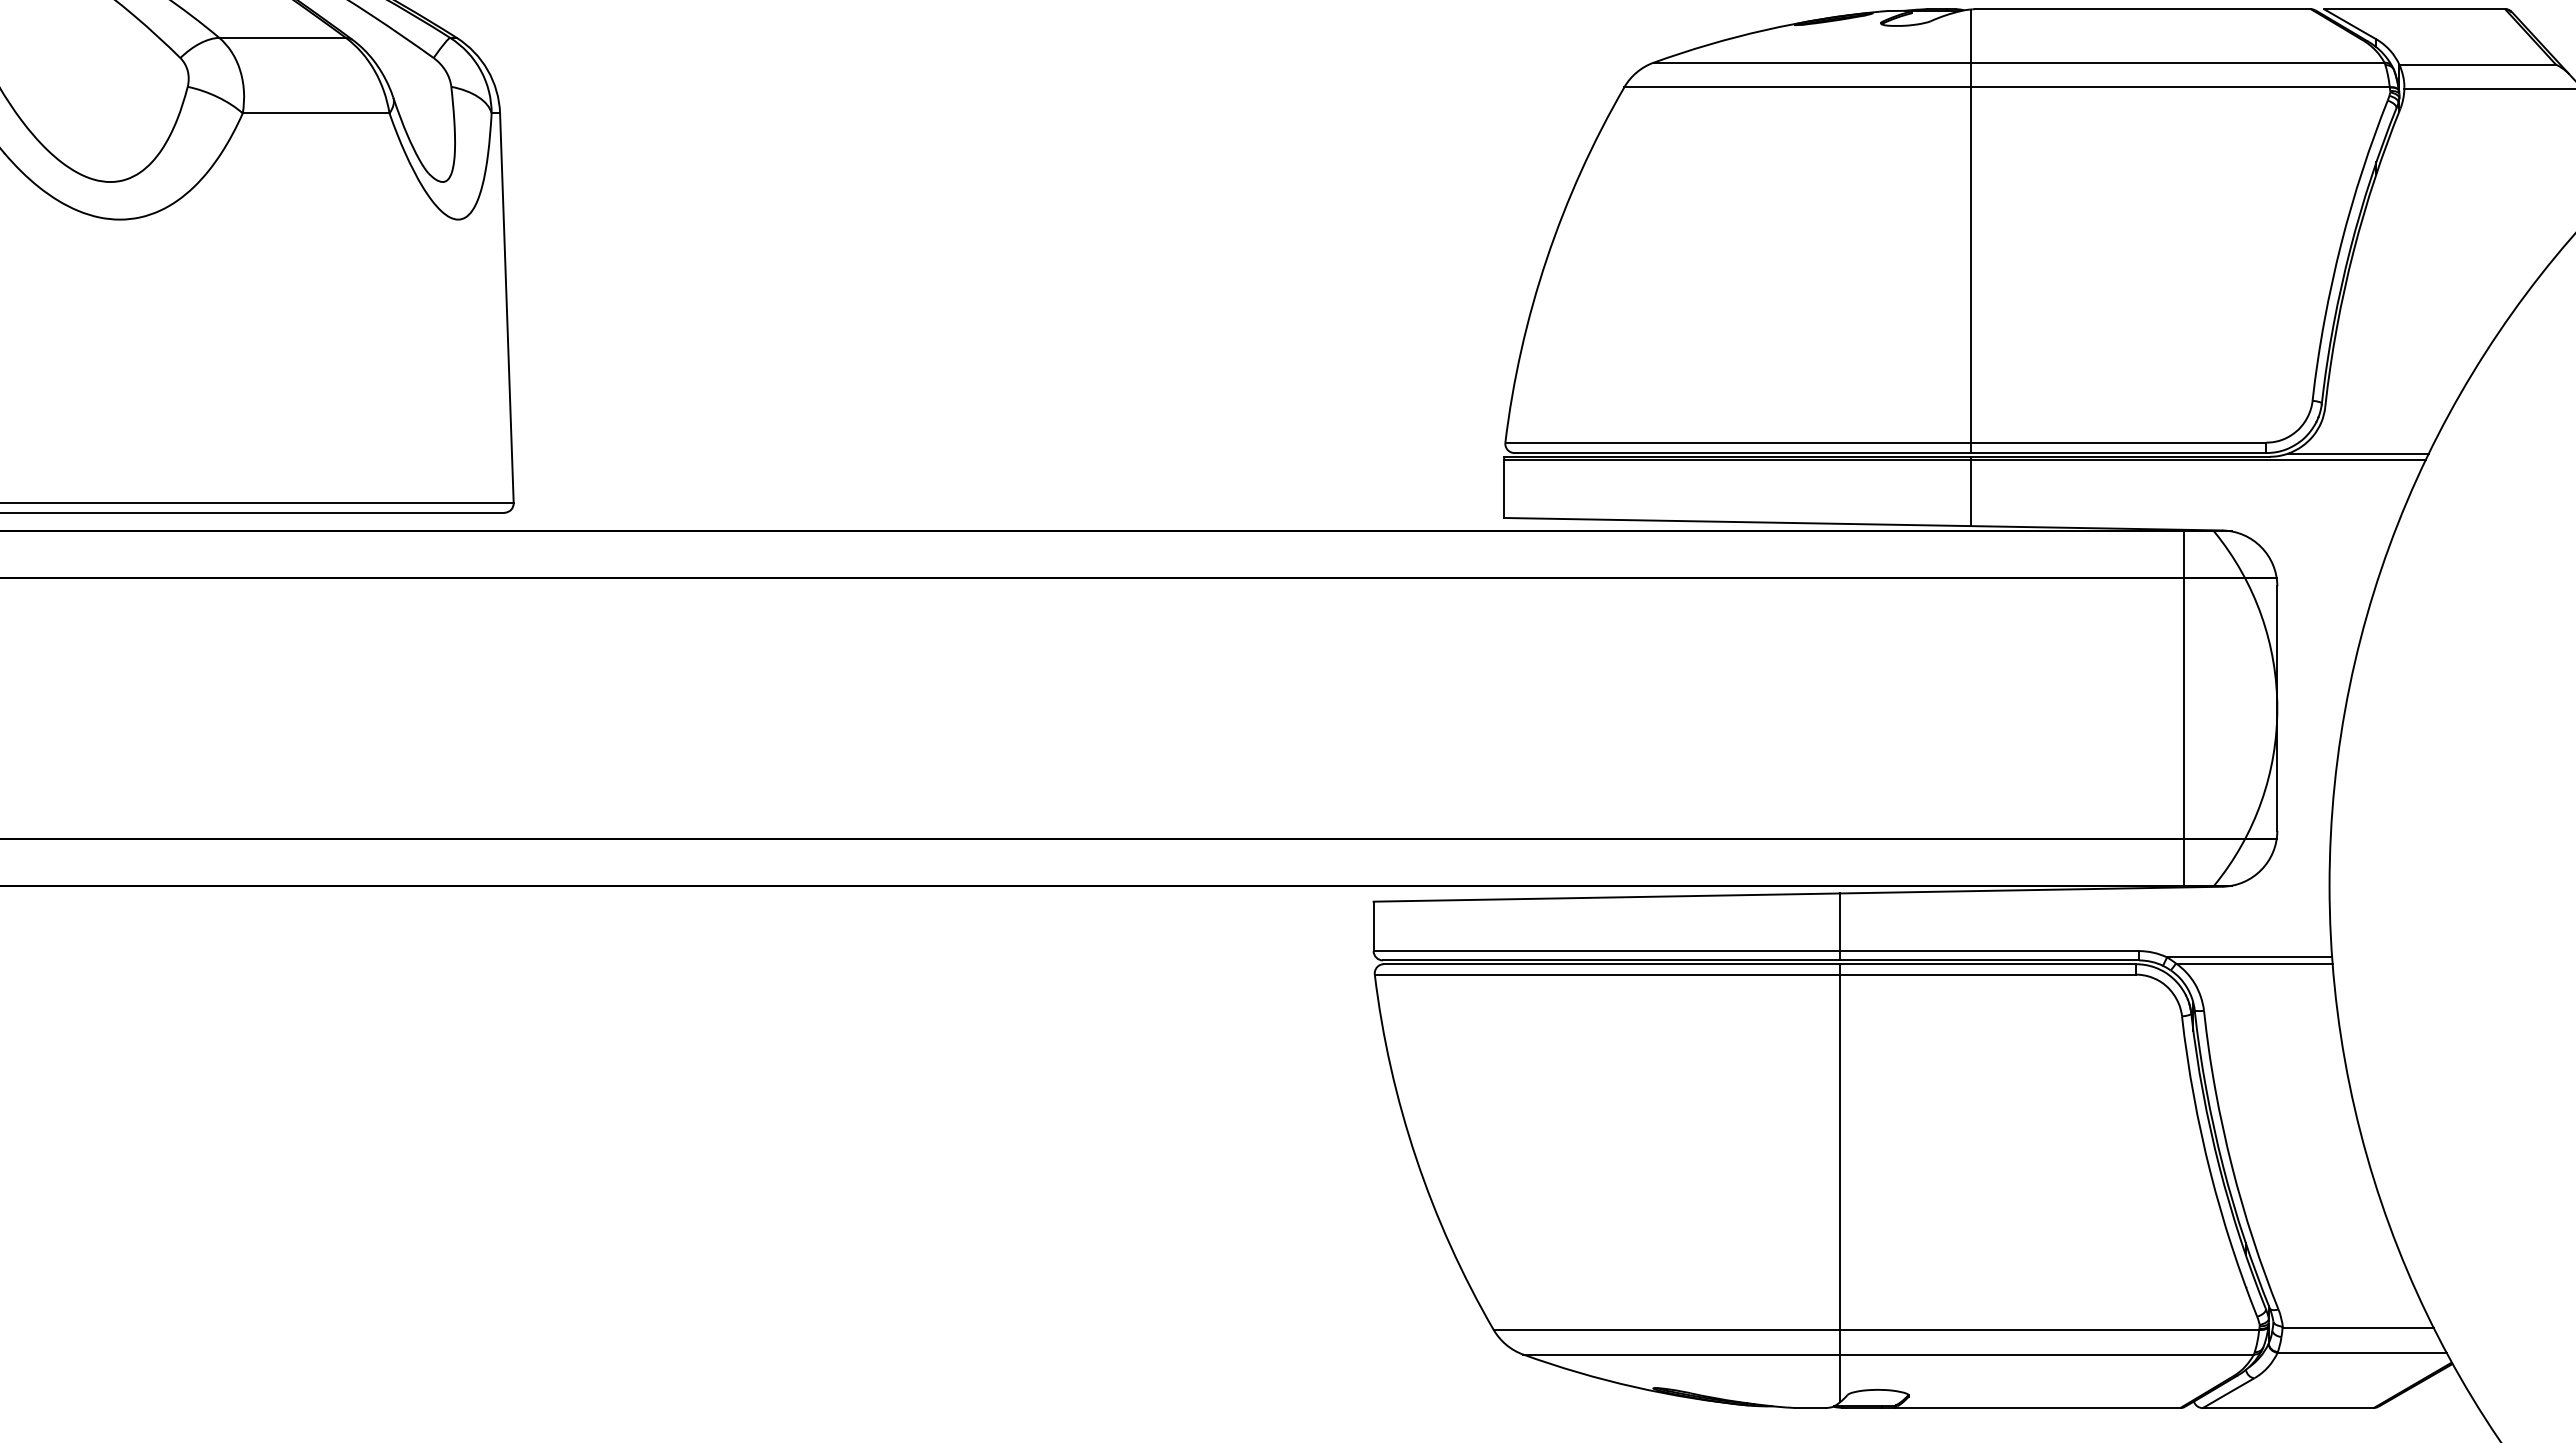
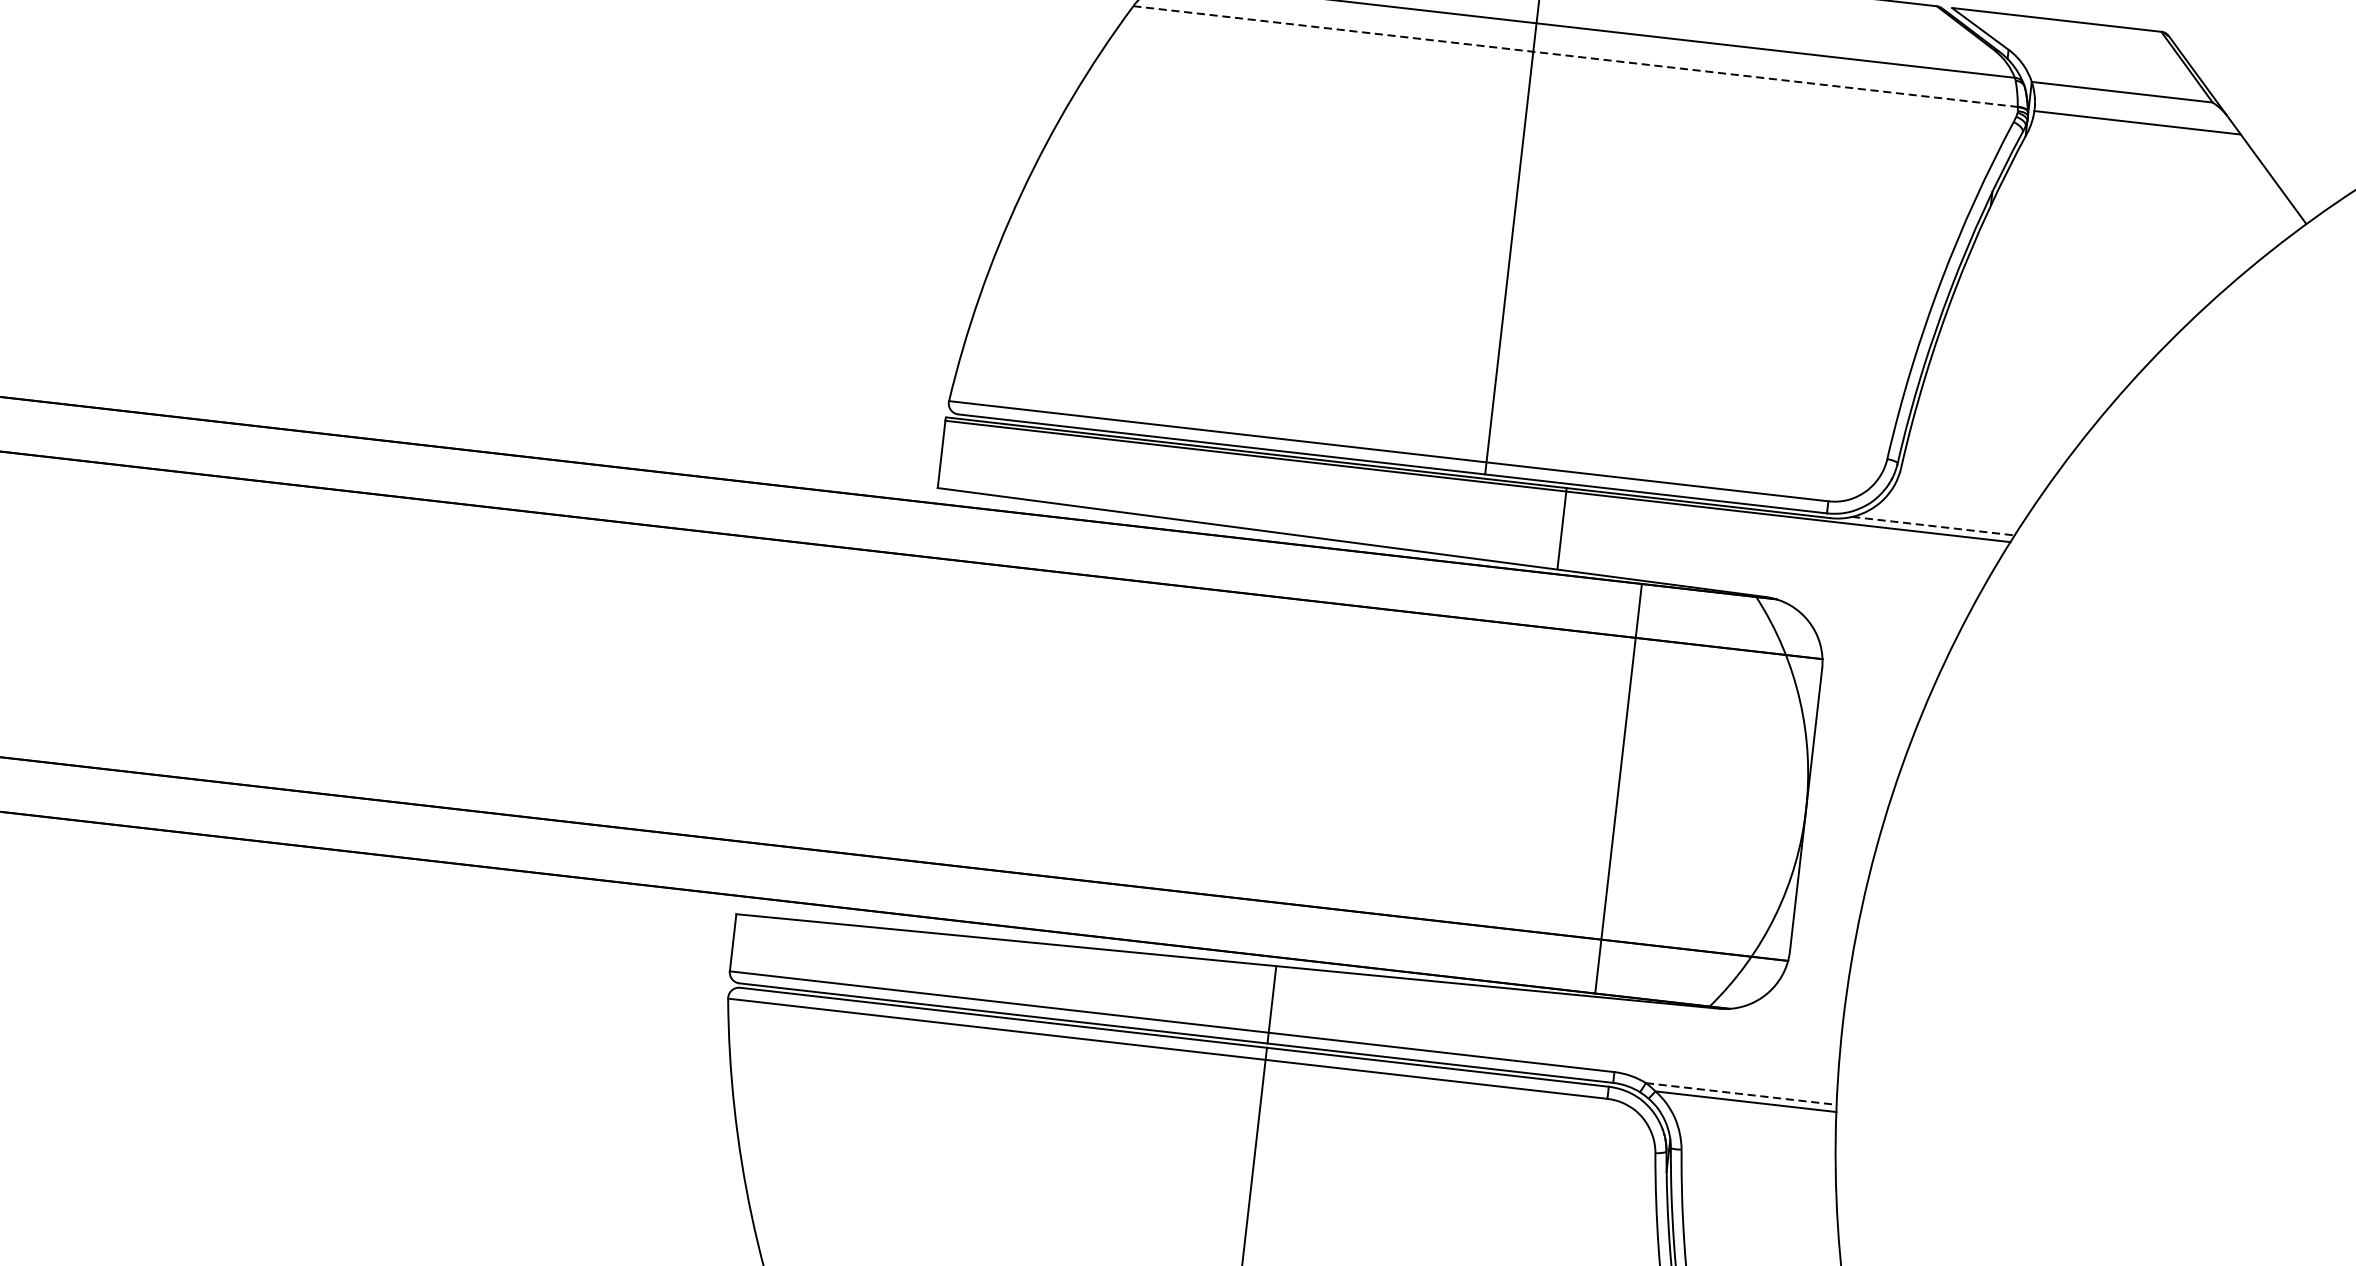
line: (2007, 87) -> (1576, 56), solid -> dashed
line: (2359, 453) -> (1934, 526), solid -> dashed
line: (1970, 491) -> (1562, 528), moved
line: (2184, 708) -> (1619, 788), moved
line: (2249, 957) -> (1741, 1094), solid -> dashed

